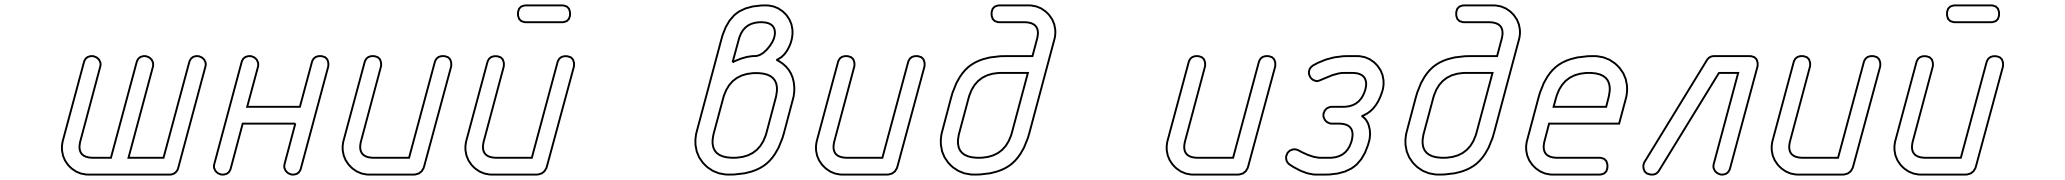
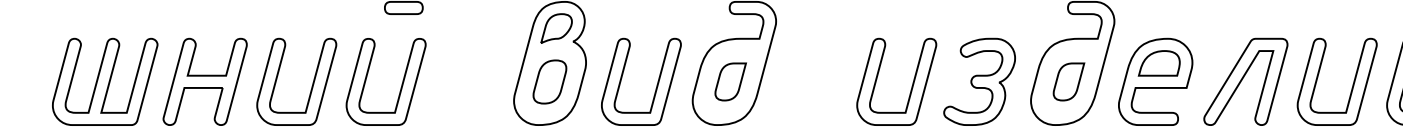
part: (744, 115) -> (549, 82), size x0.7
part: (992, 115) -> (730, 82), size x0.6
part: (1457, 115) -> (1068, 82), size x0.6

